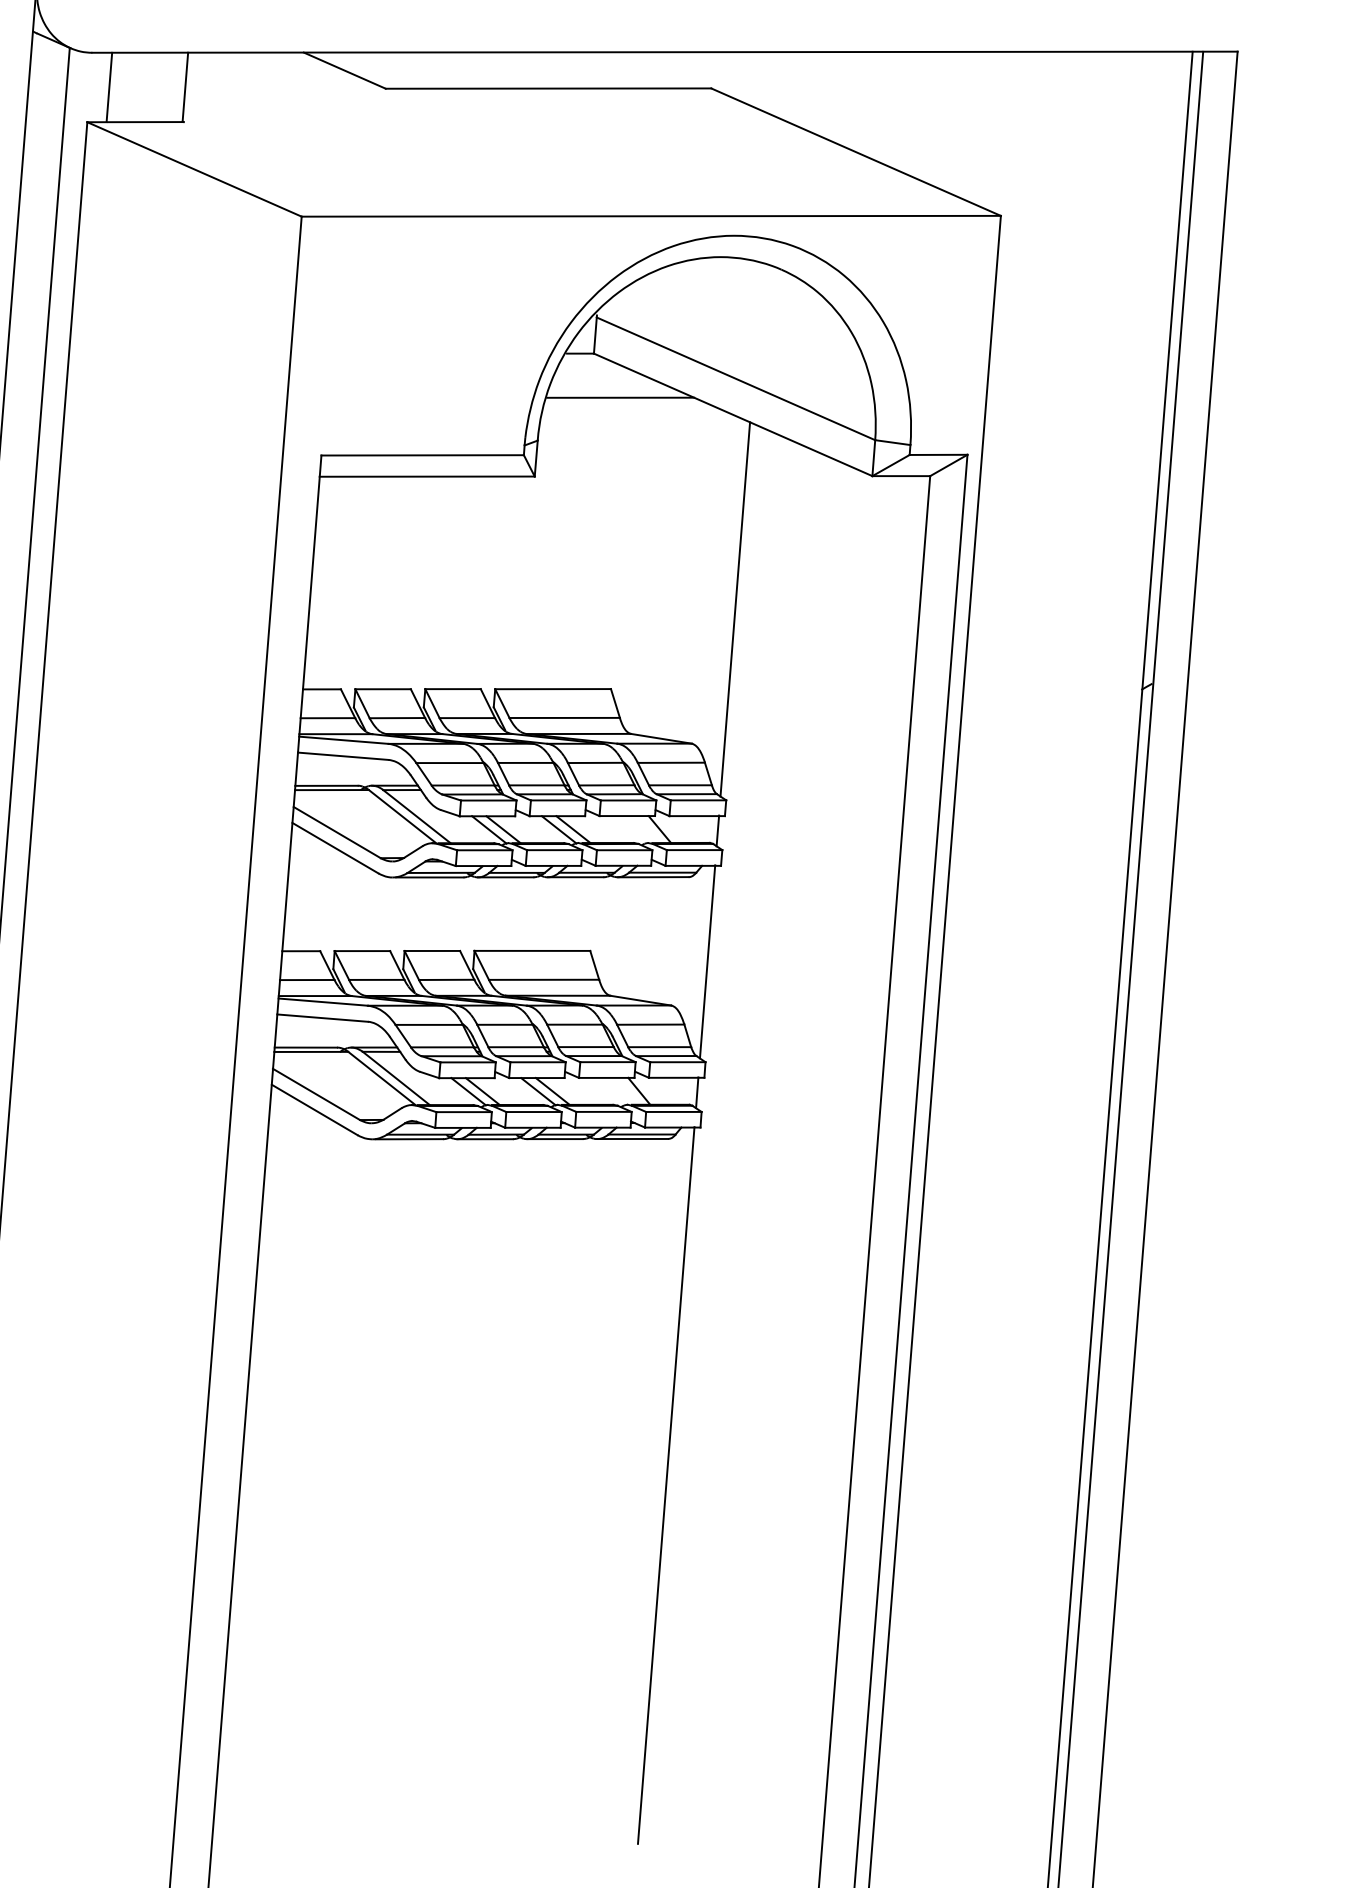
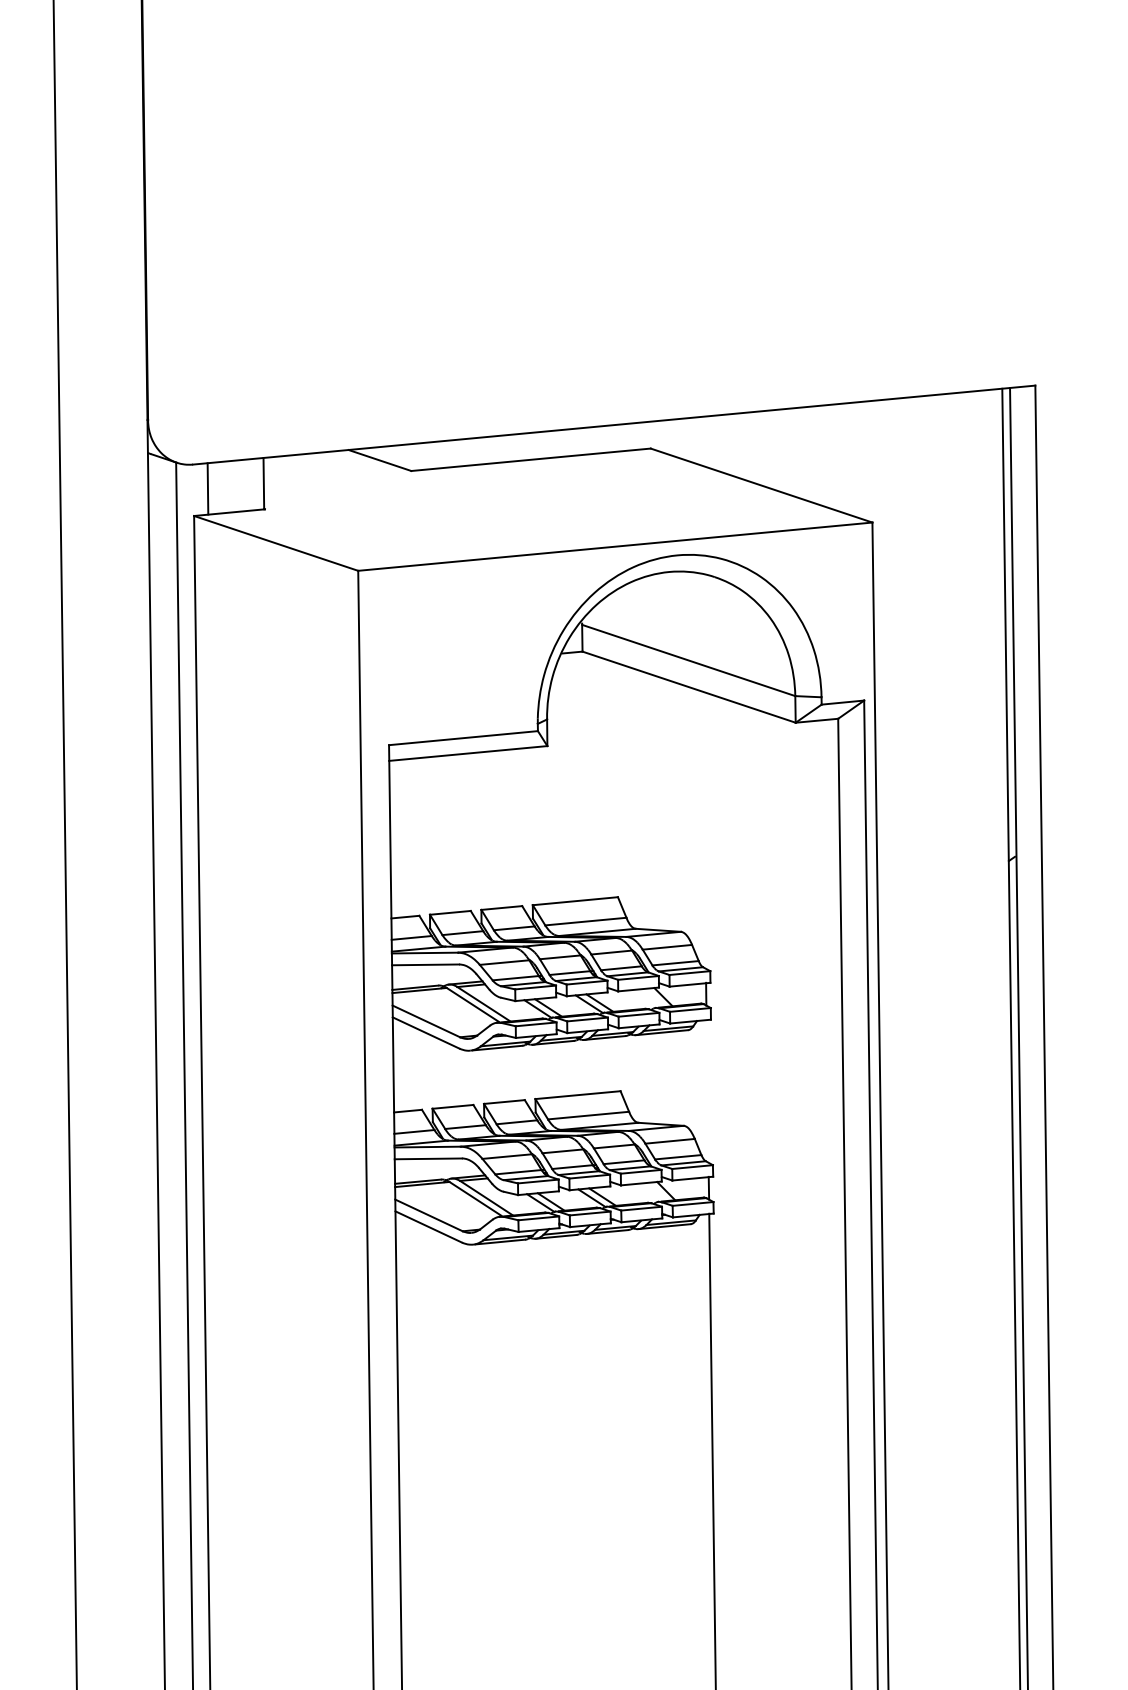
line: (621, 398) -> (605, 682), removed
line: (734, 608) -> (703, 829), removed
line: (707, 960) -> (707, 1090), removed

